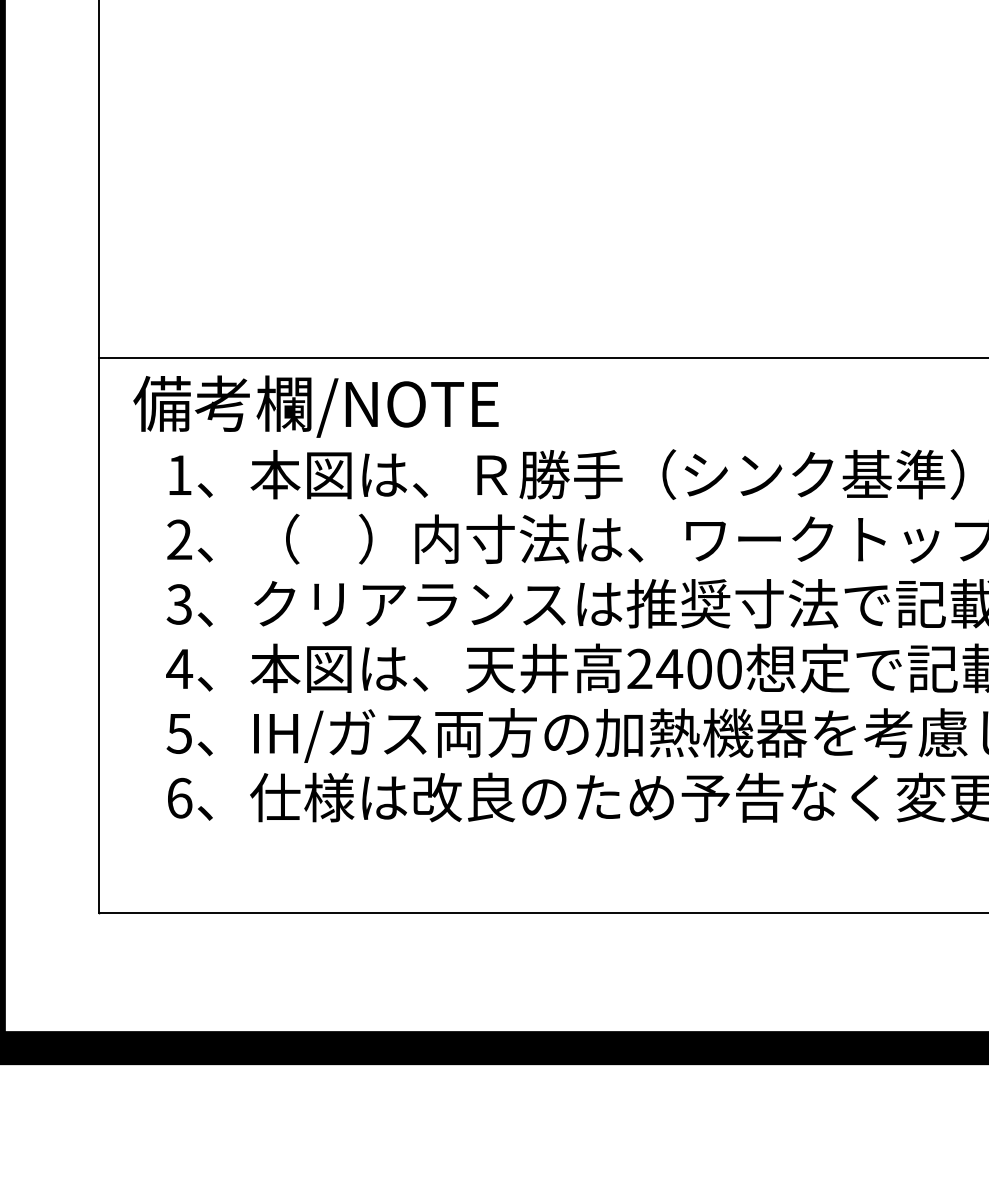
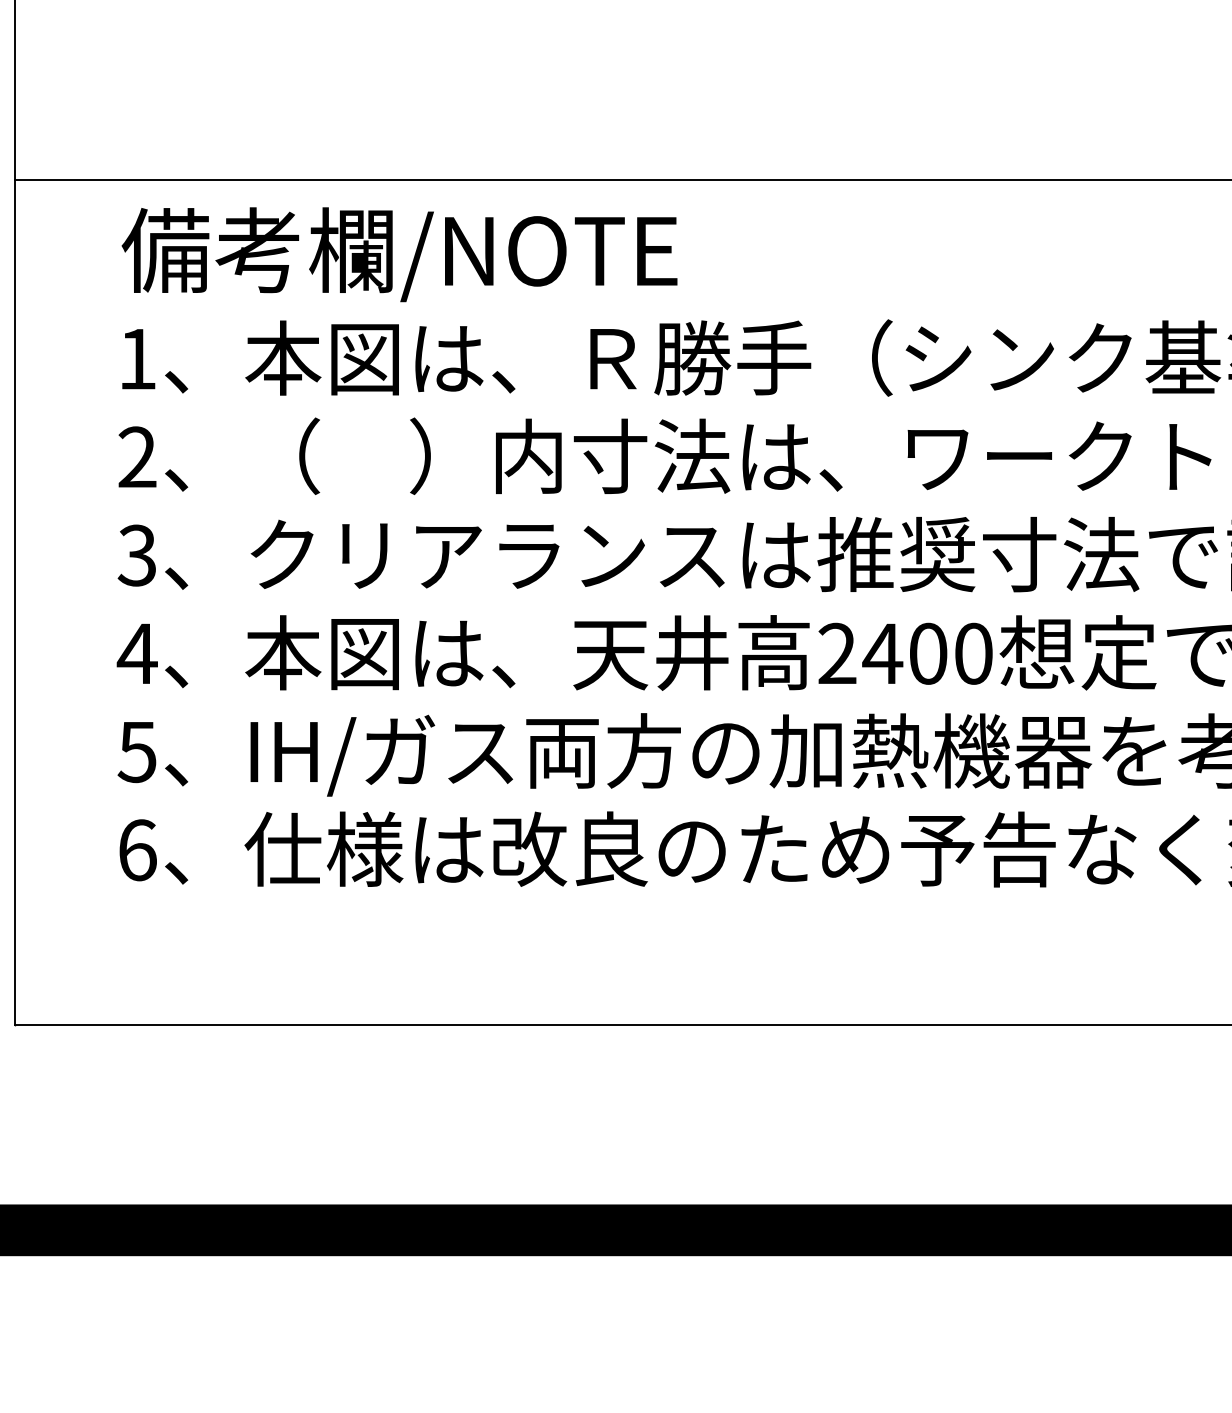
text: (315, 406) -> (398, 254), moved

